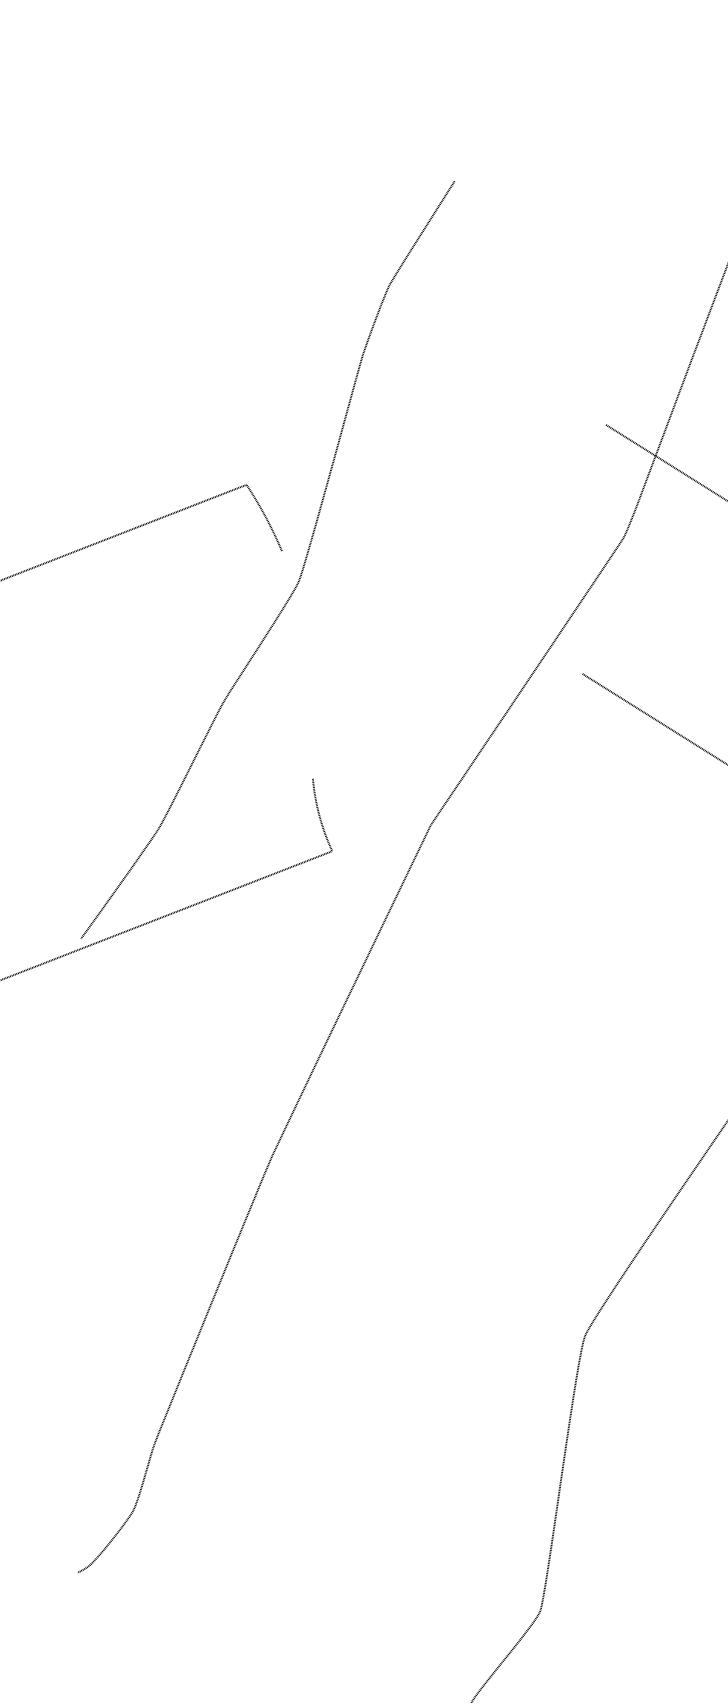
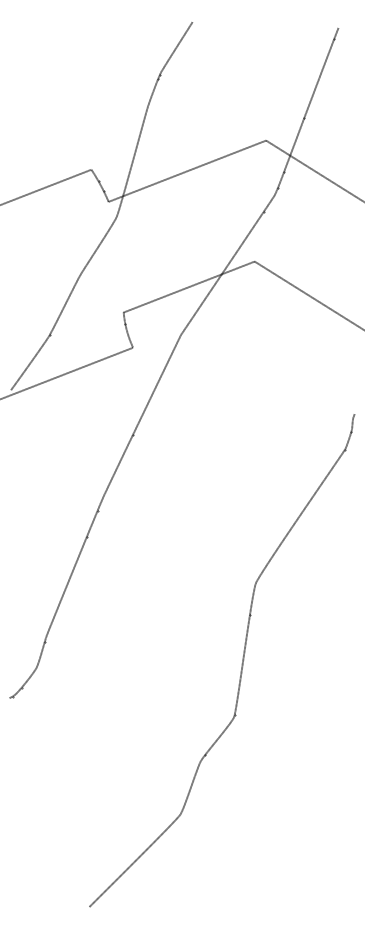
line: (444, 486) -> (187, 170), added
line: (446, 725) -> (188, 286), added

